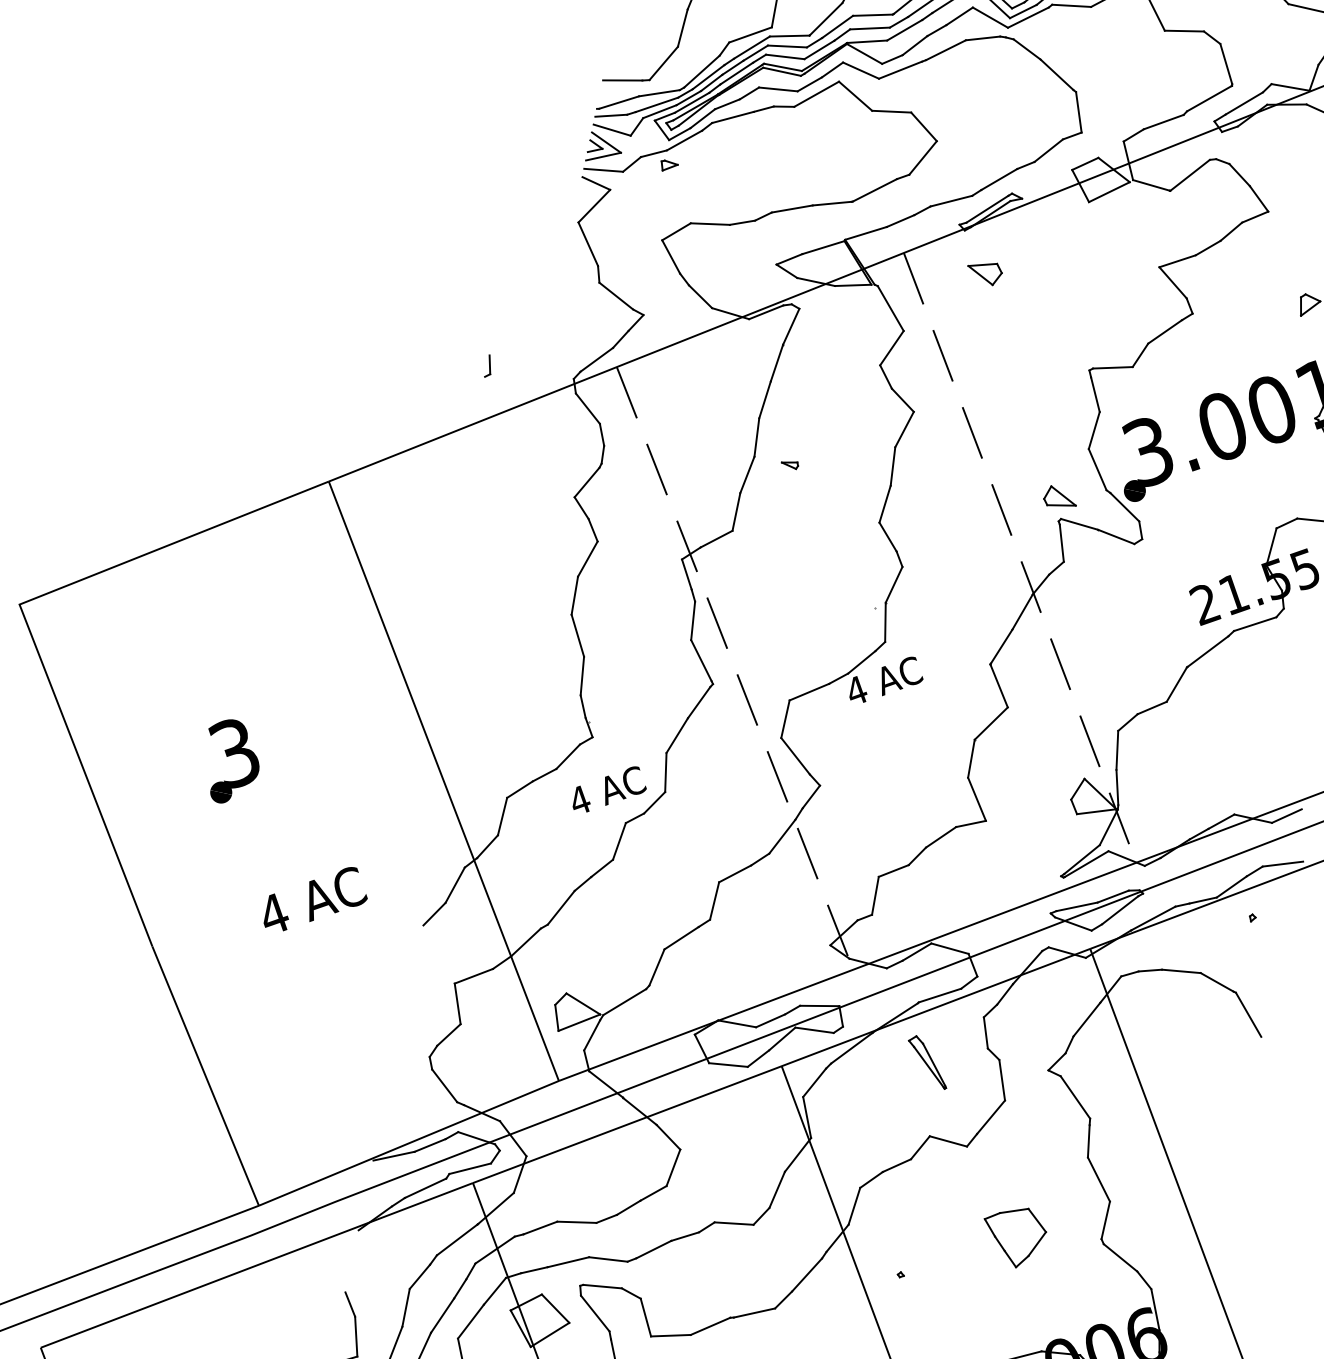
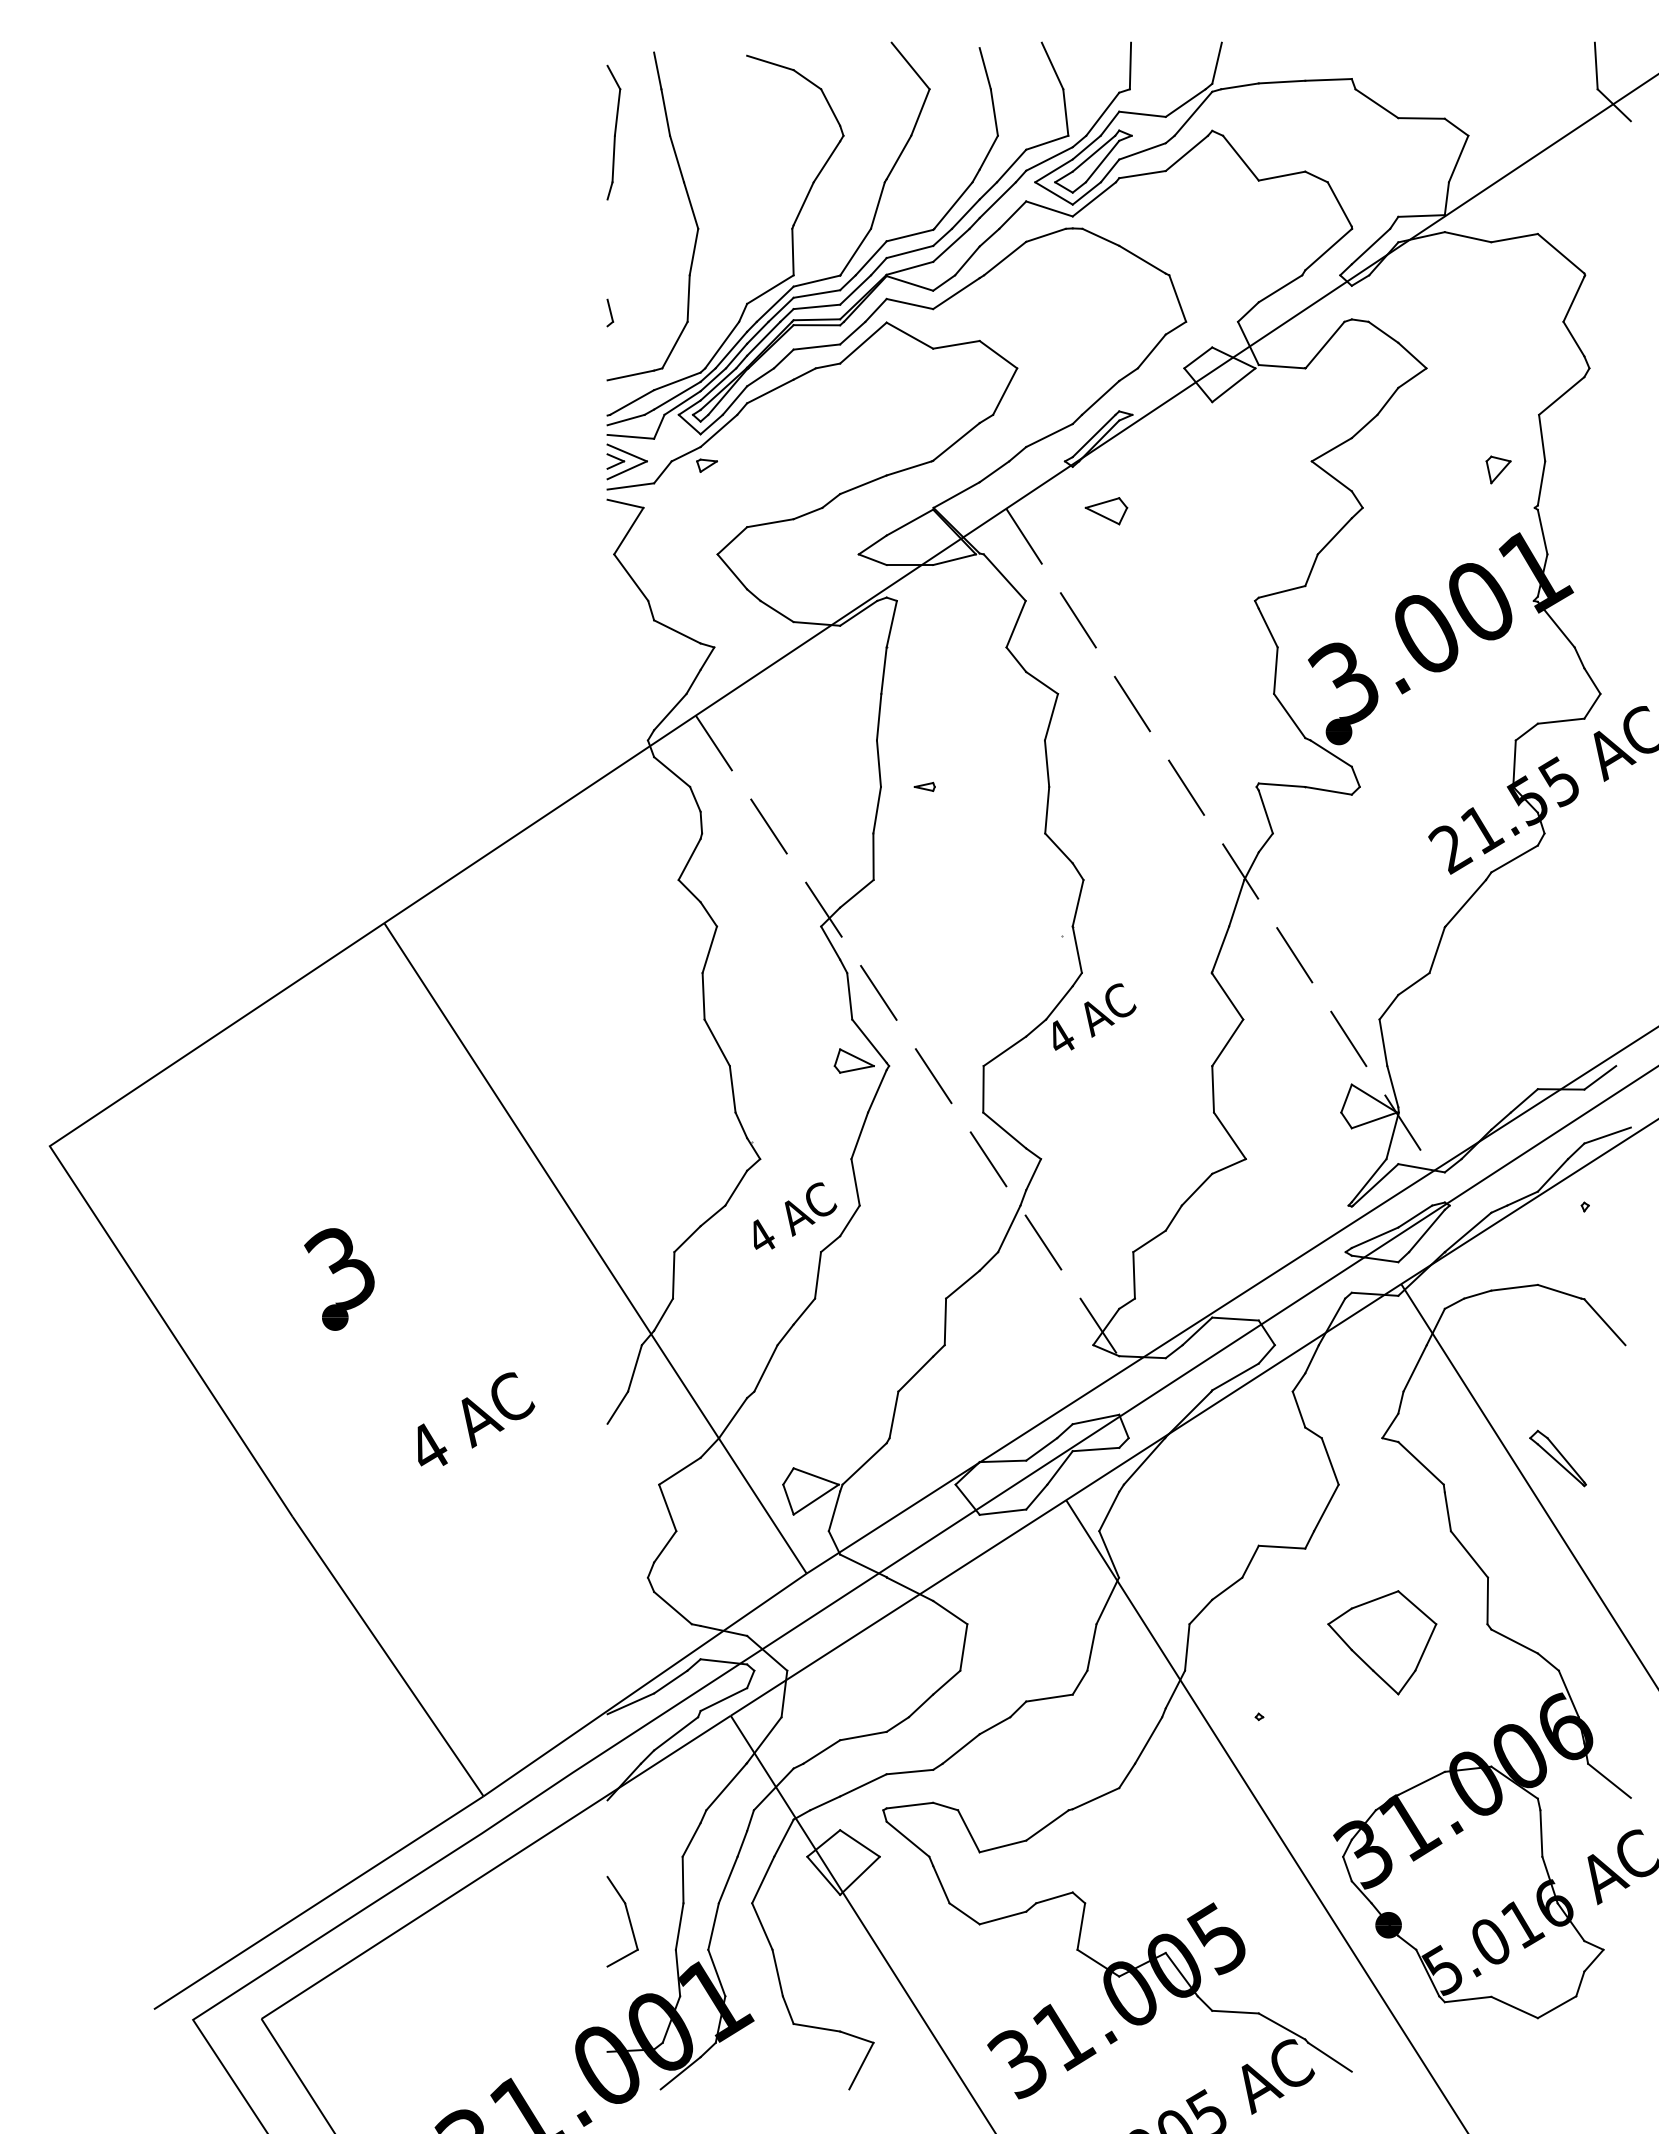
part: (489, 366) -> (610, 312), moved
part: (1060, 497) -> (853, 1060), moved
part: (927, 1061) -> (1557, 1458), moved
part: (1013, 1235) -> (1382, 1642), size x1.43

